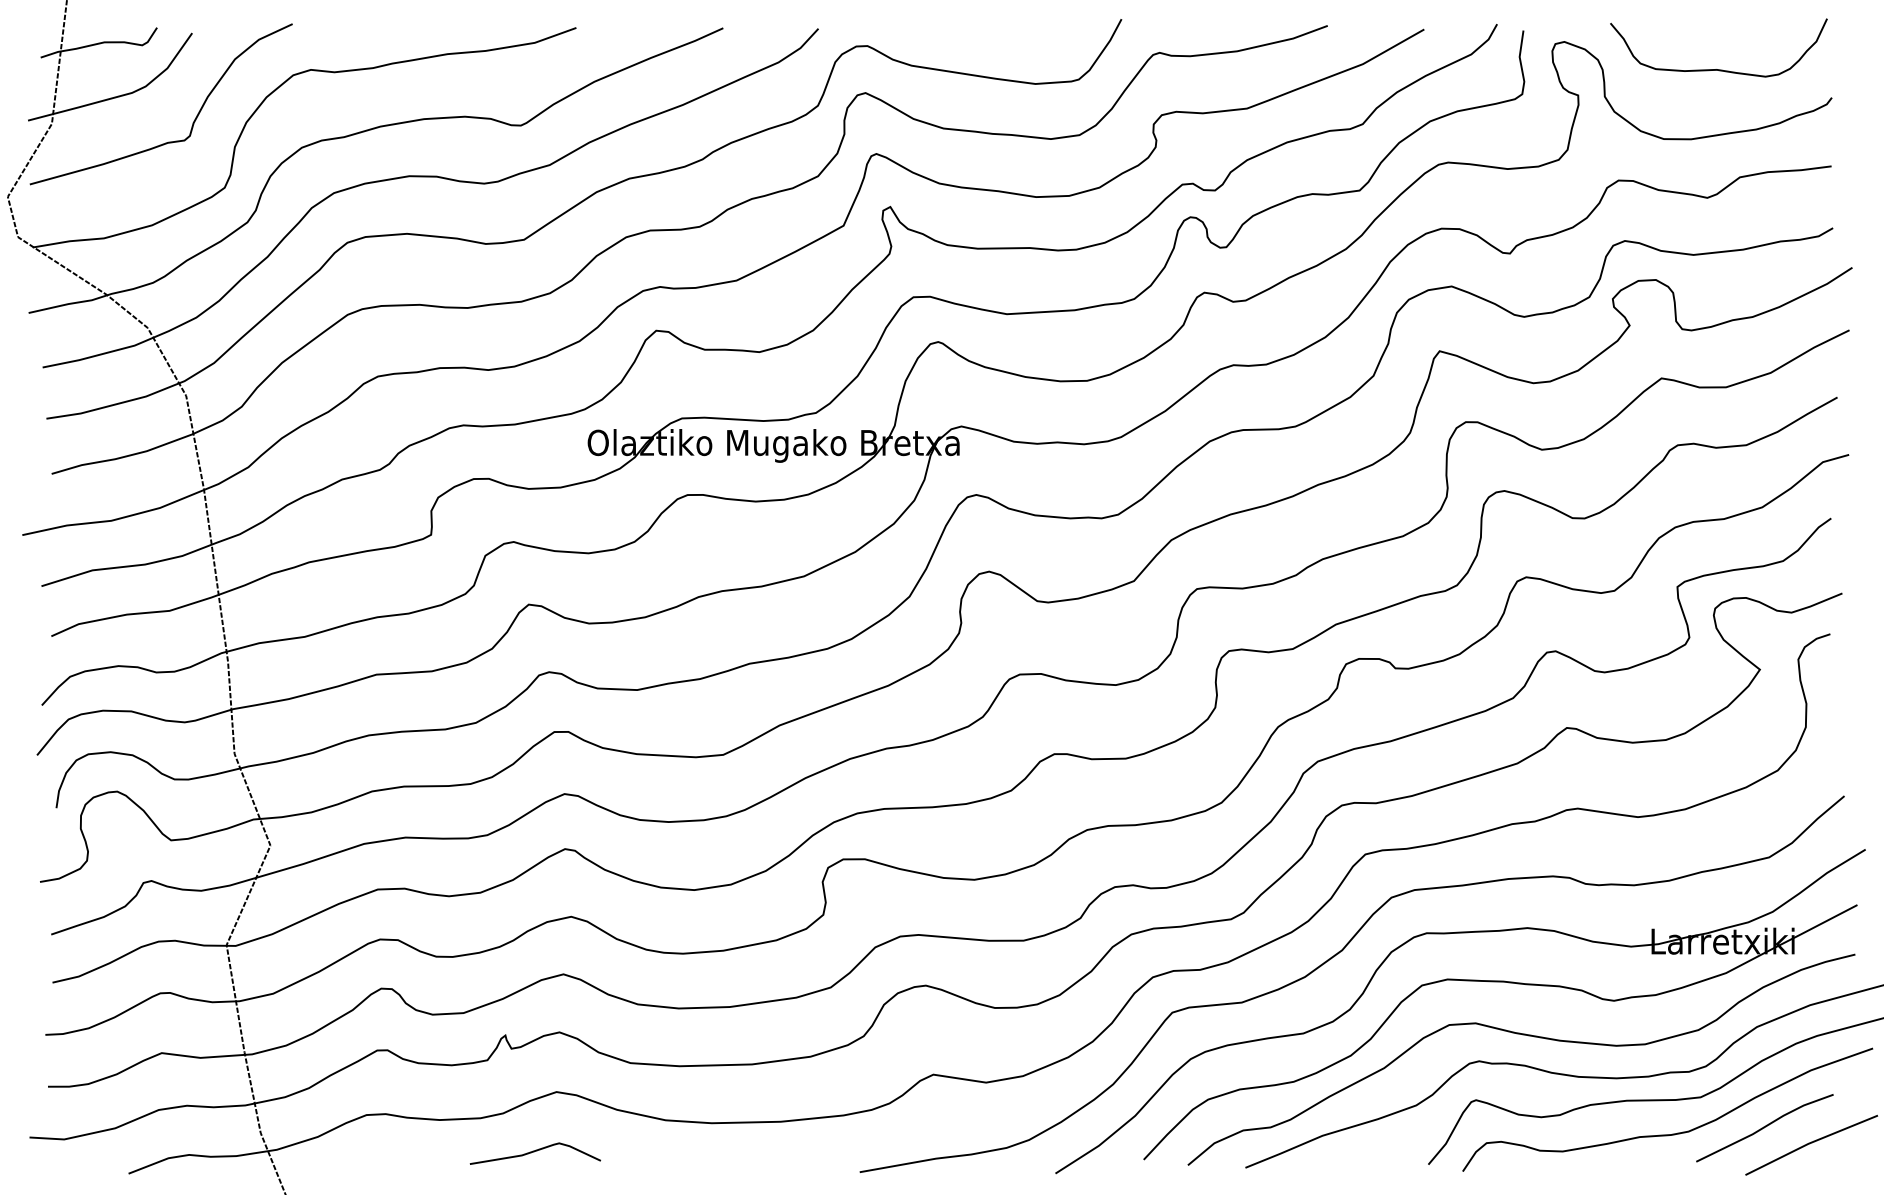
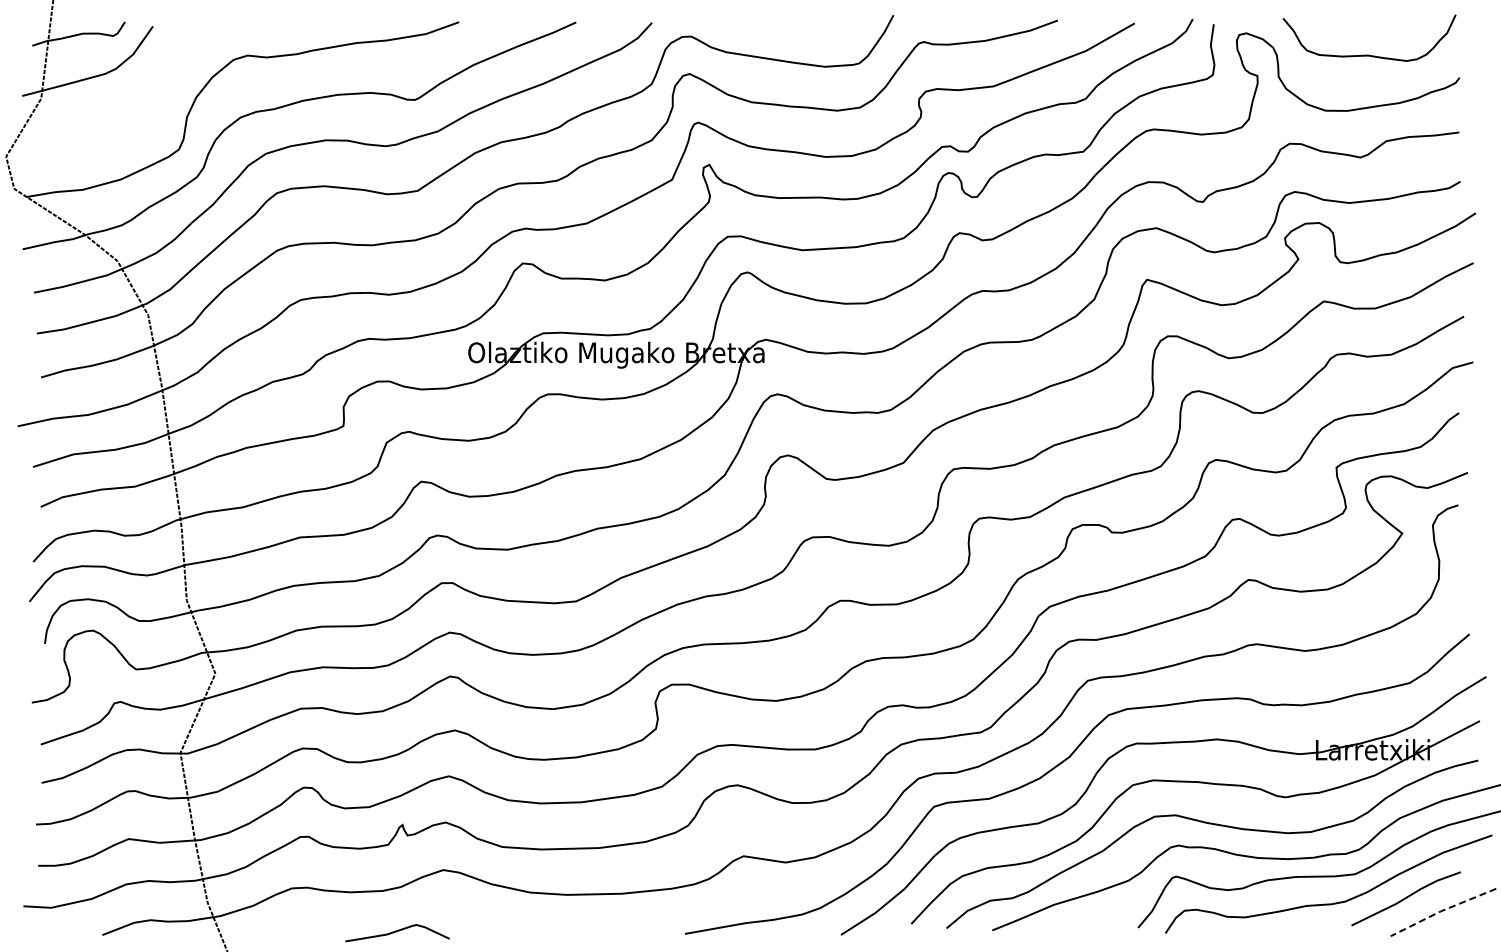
curve: (194, 119) -> (154, 95), removed
line: (1809, 1142) -> (1441, 910), solid -> dashed
curve: (534, 1152) -> (396, 932), moved

